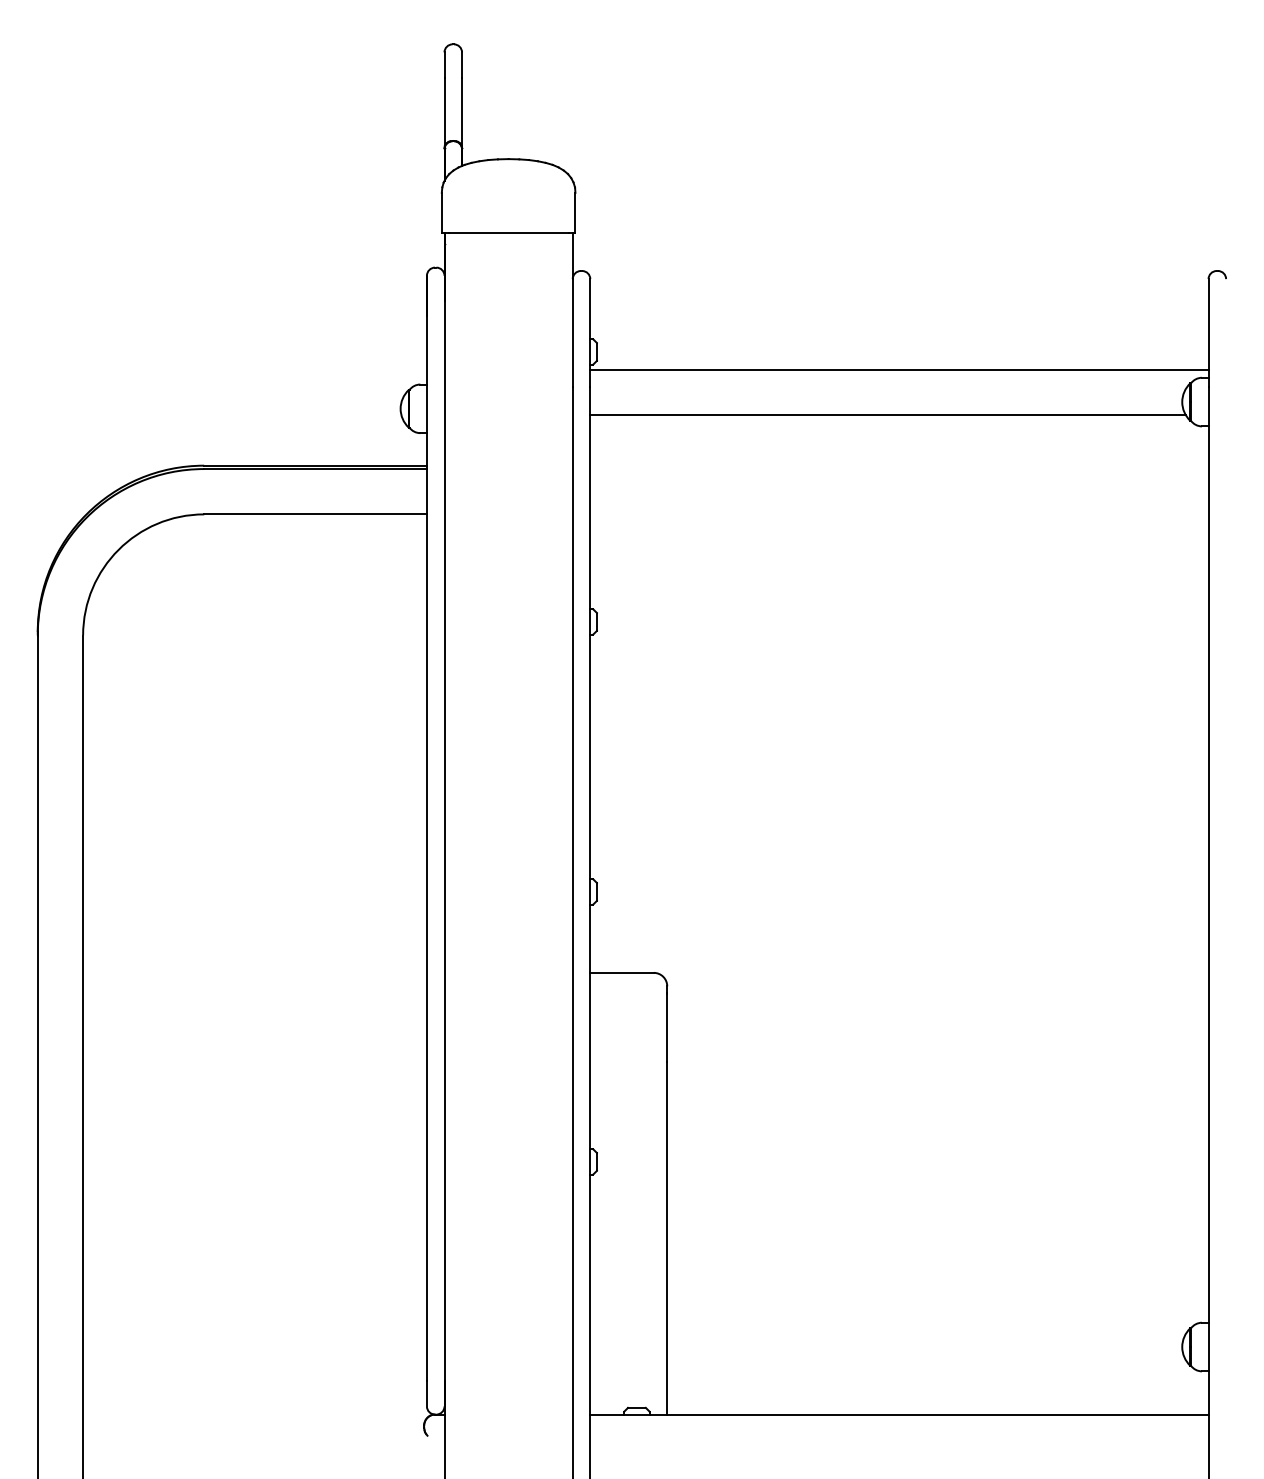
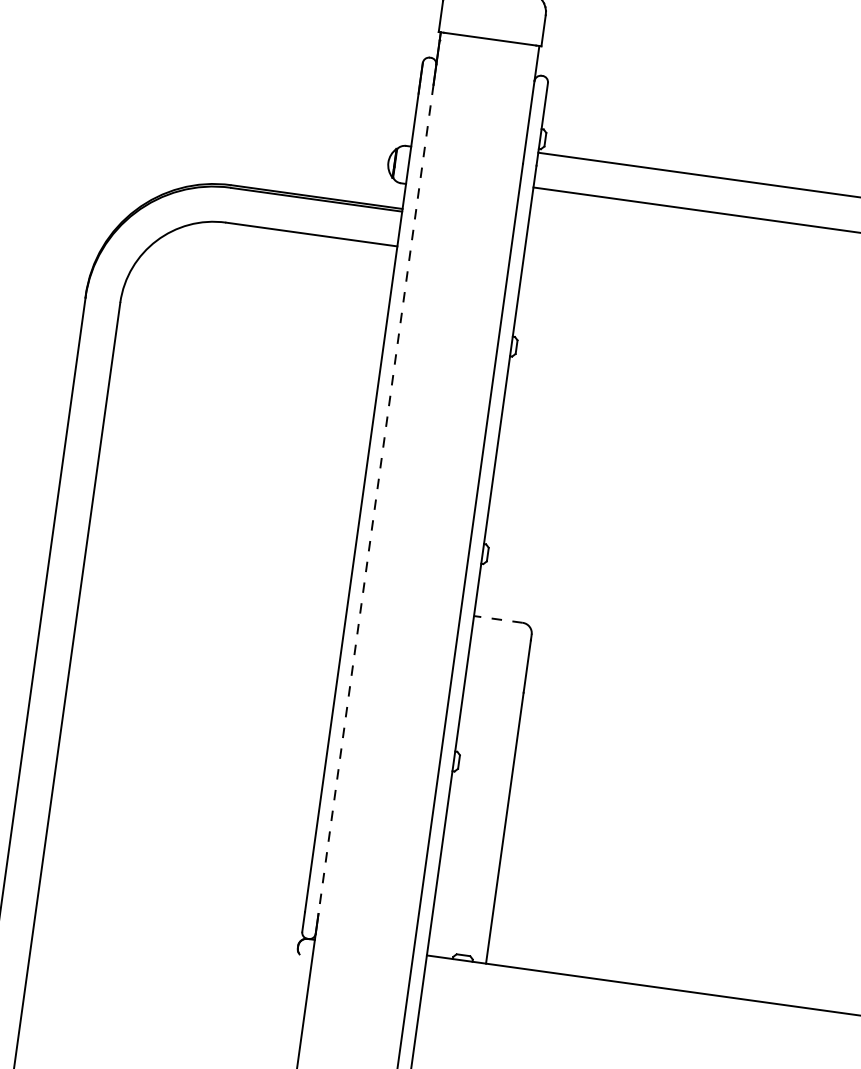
line: (444, 841) -> (375, 499), solid -> dashed
line: (622, 972) -> (498, 619), solid -> dashed

